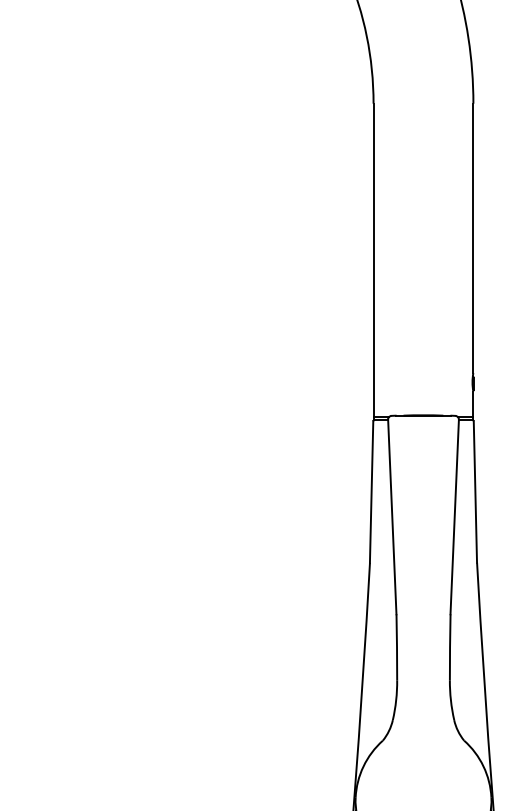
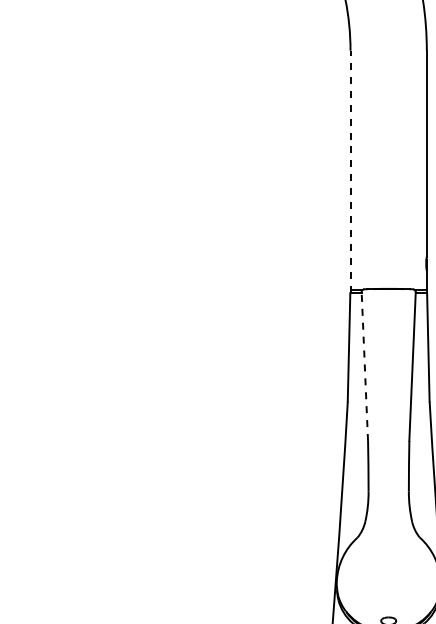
line: (373, 261) -> (350, 171), solid -> dashed
line: (391, 516) -> (364, 366), solid -> dashed

